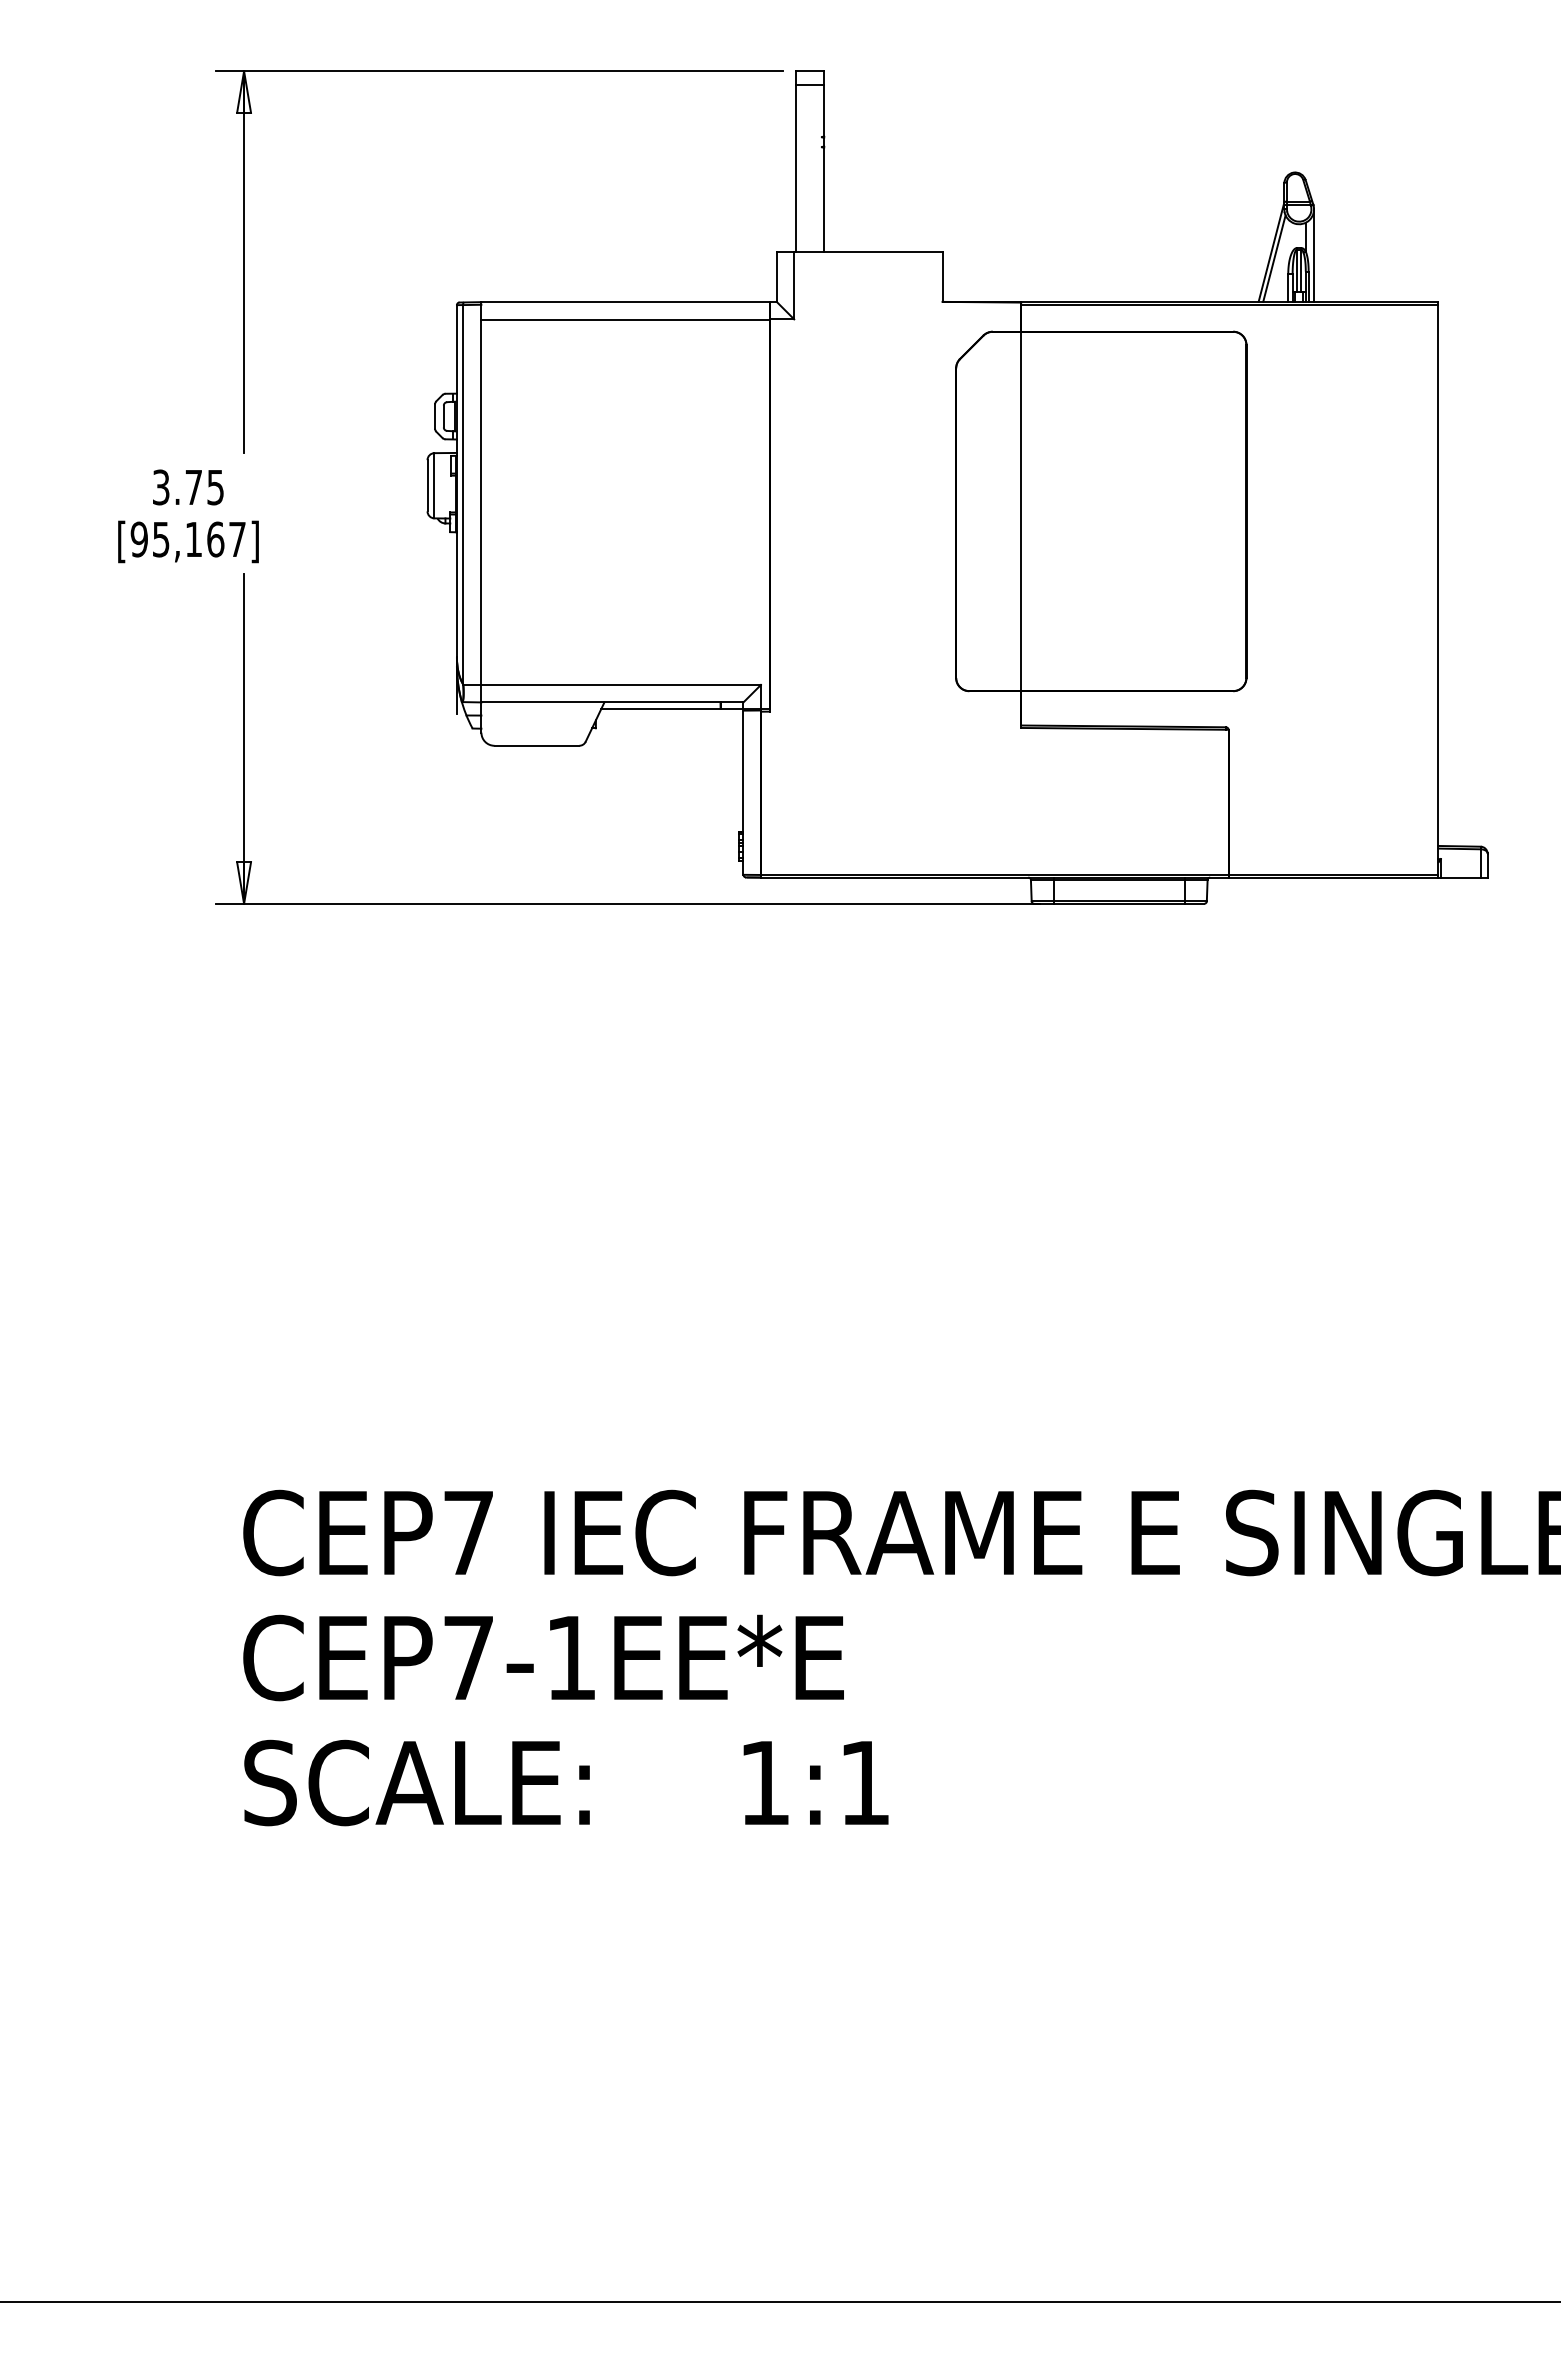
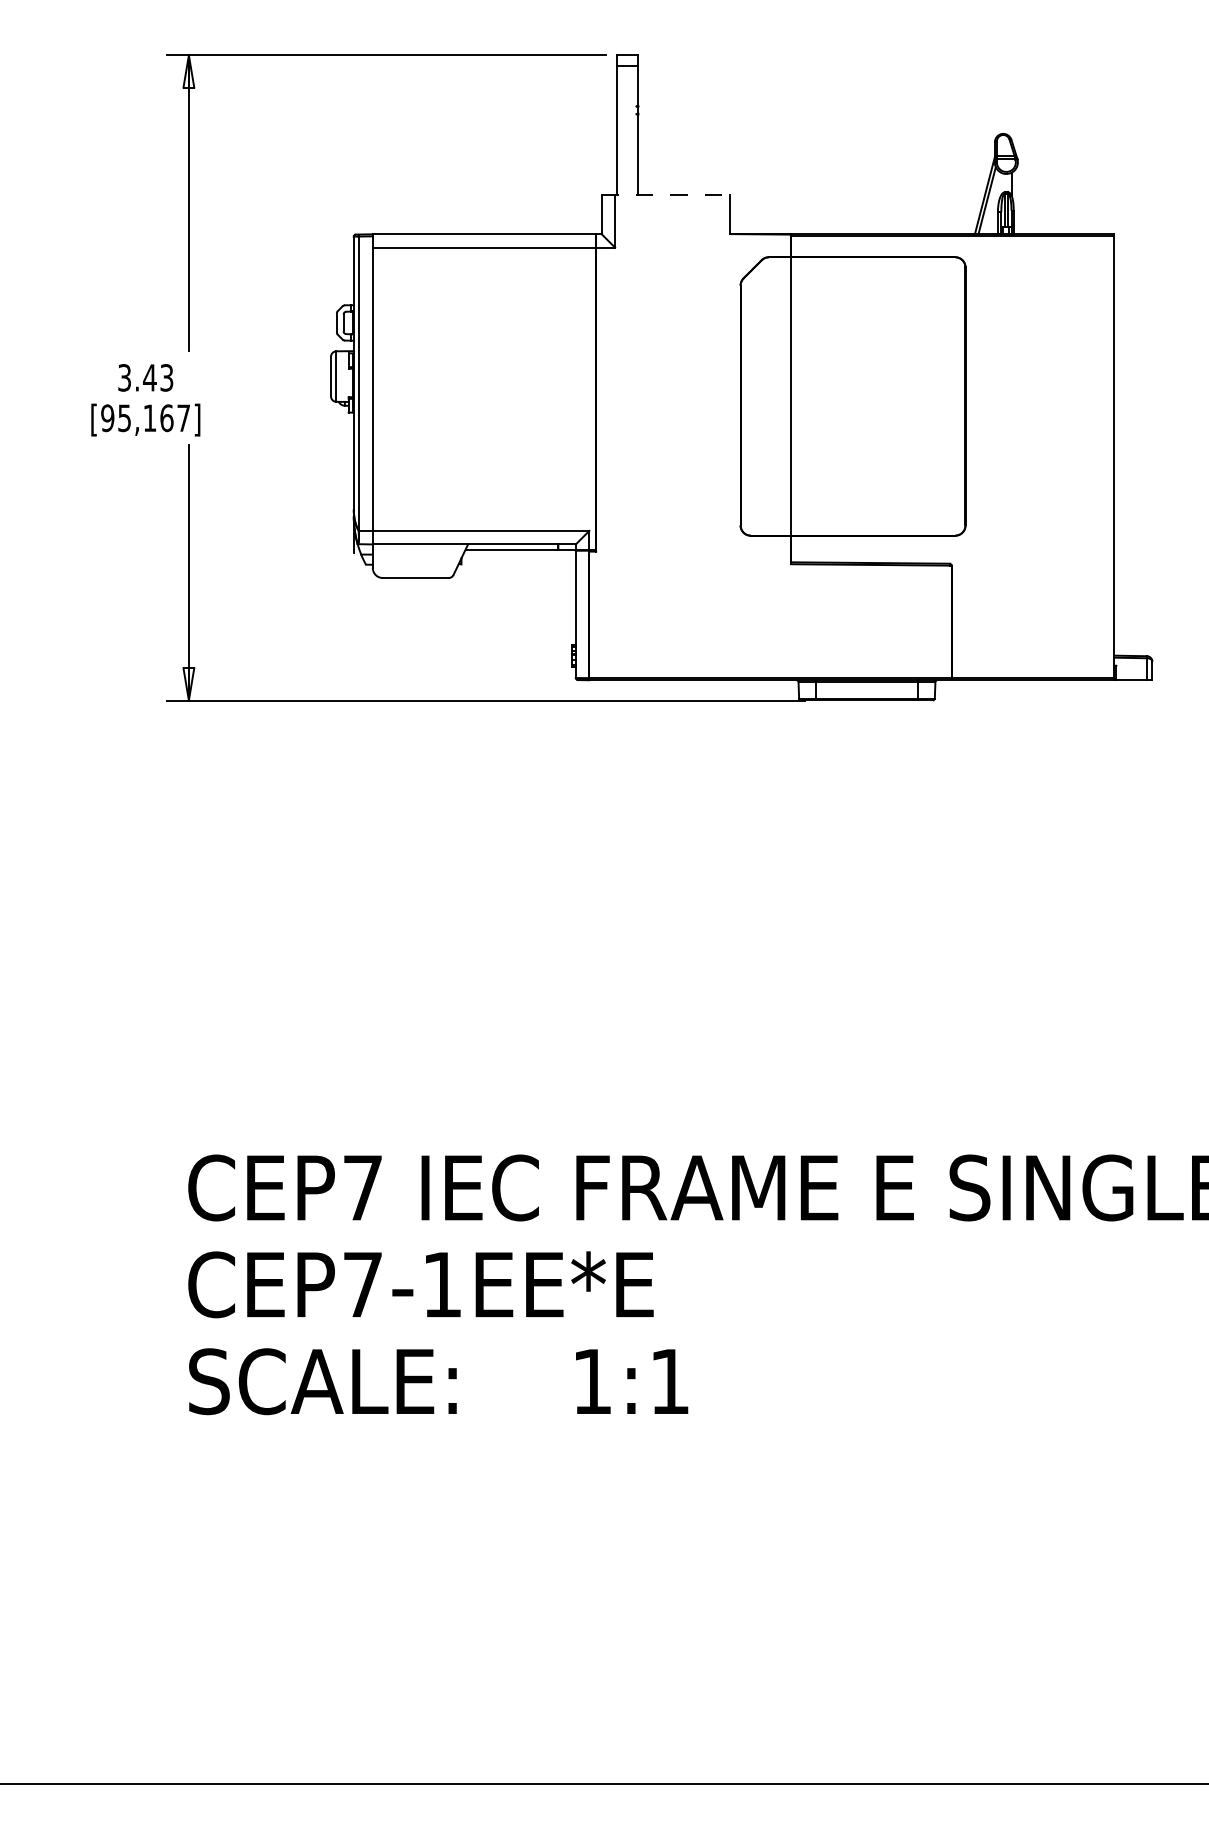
line: (859, 251) -> (665, 195), solid -> dashed
line: (1314, 255) -> (1018, 198), removed
text: (203, 486) -> (157, 377), 3.75 -> 3.43

